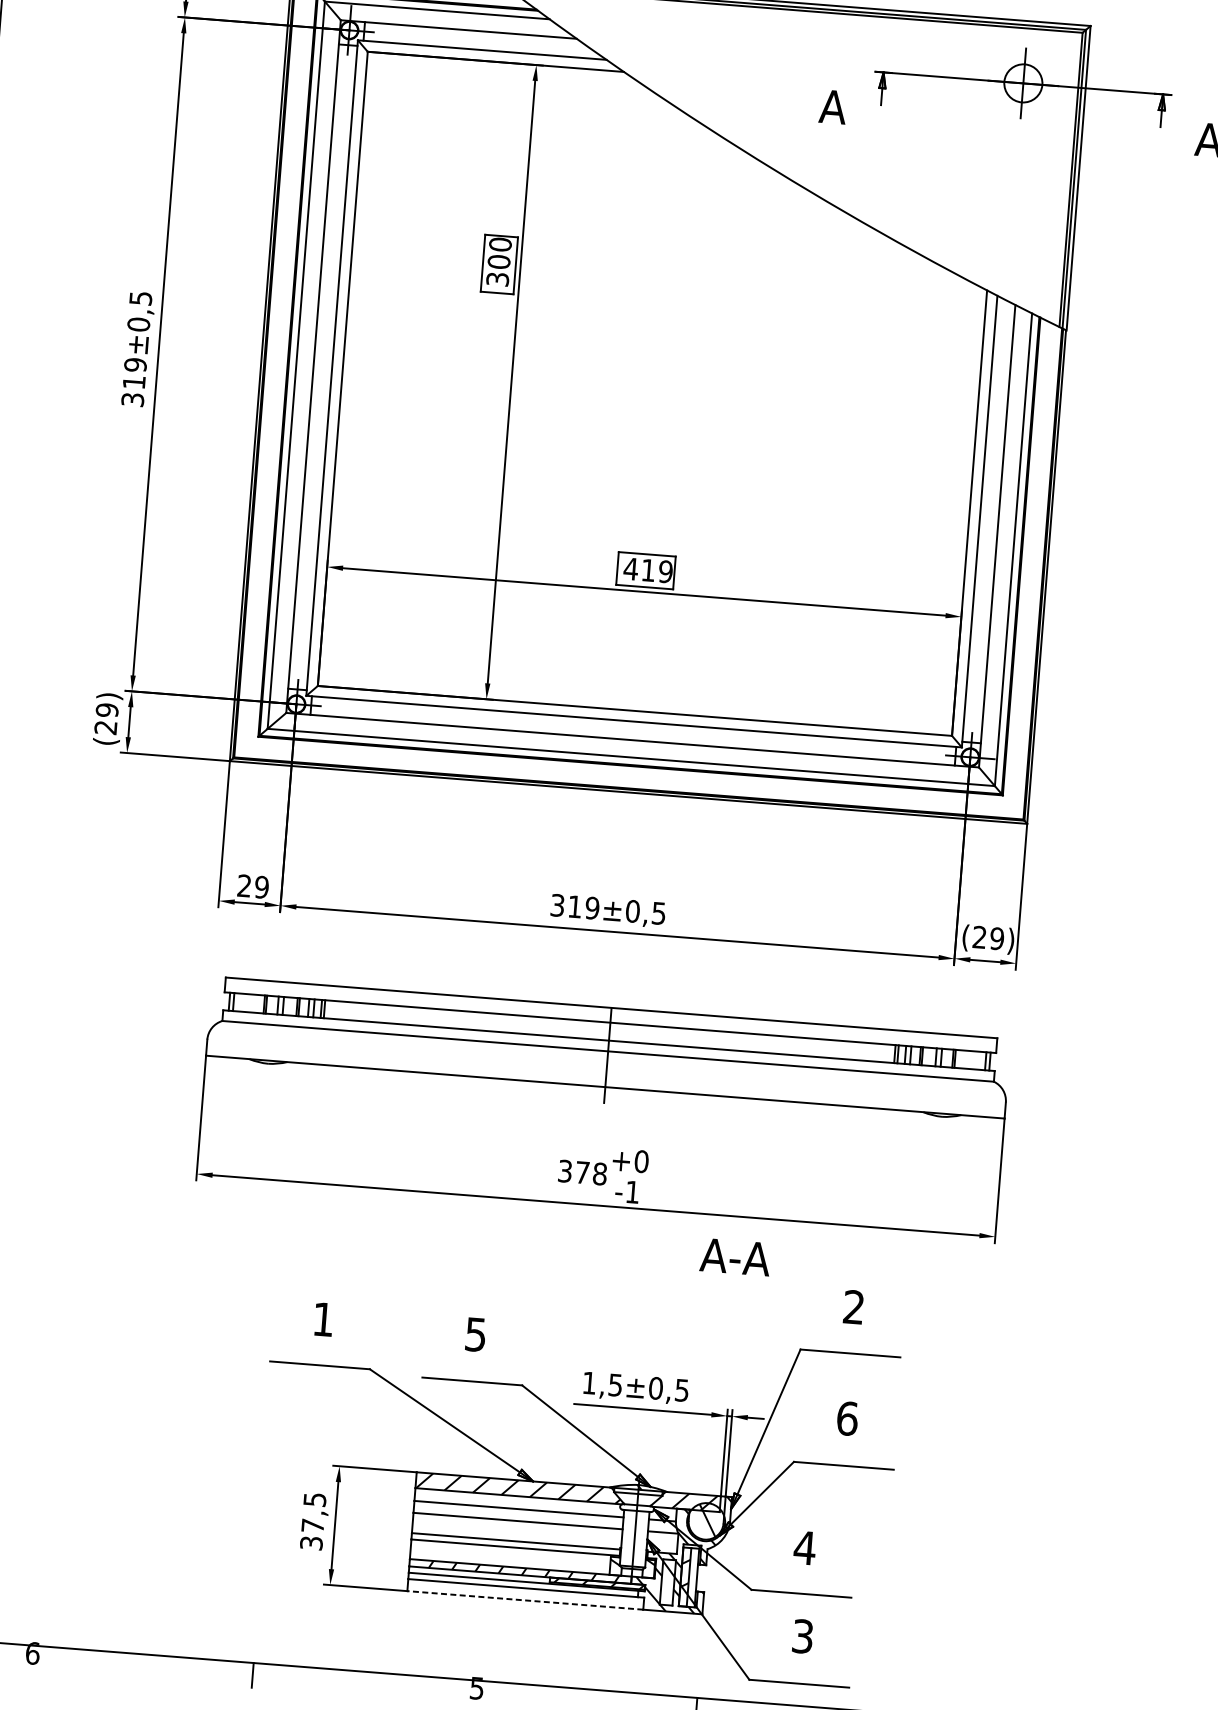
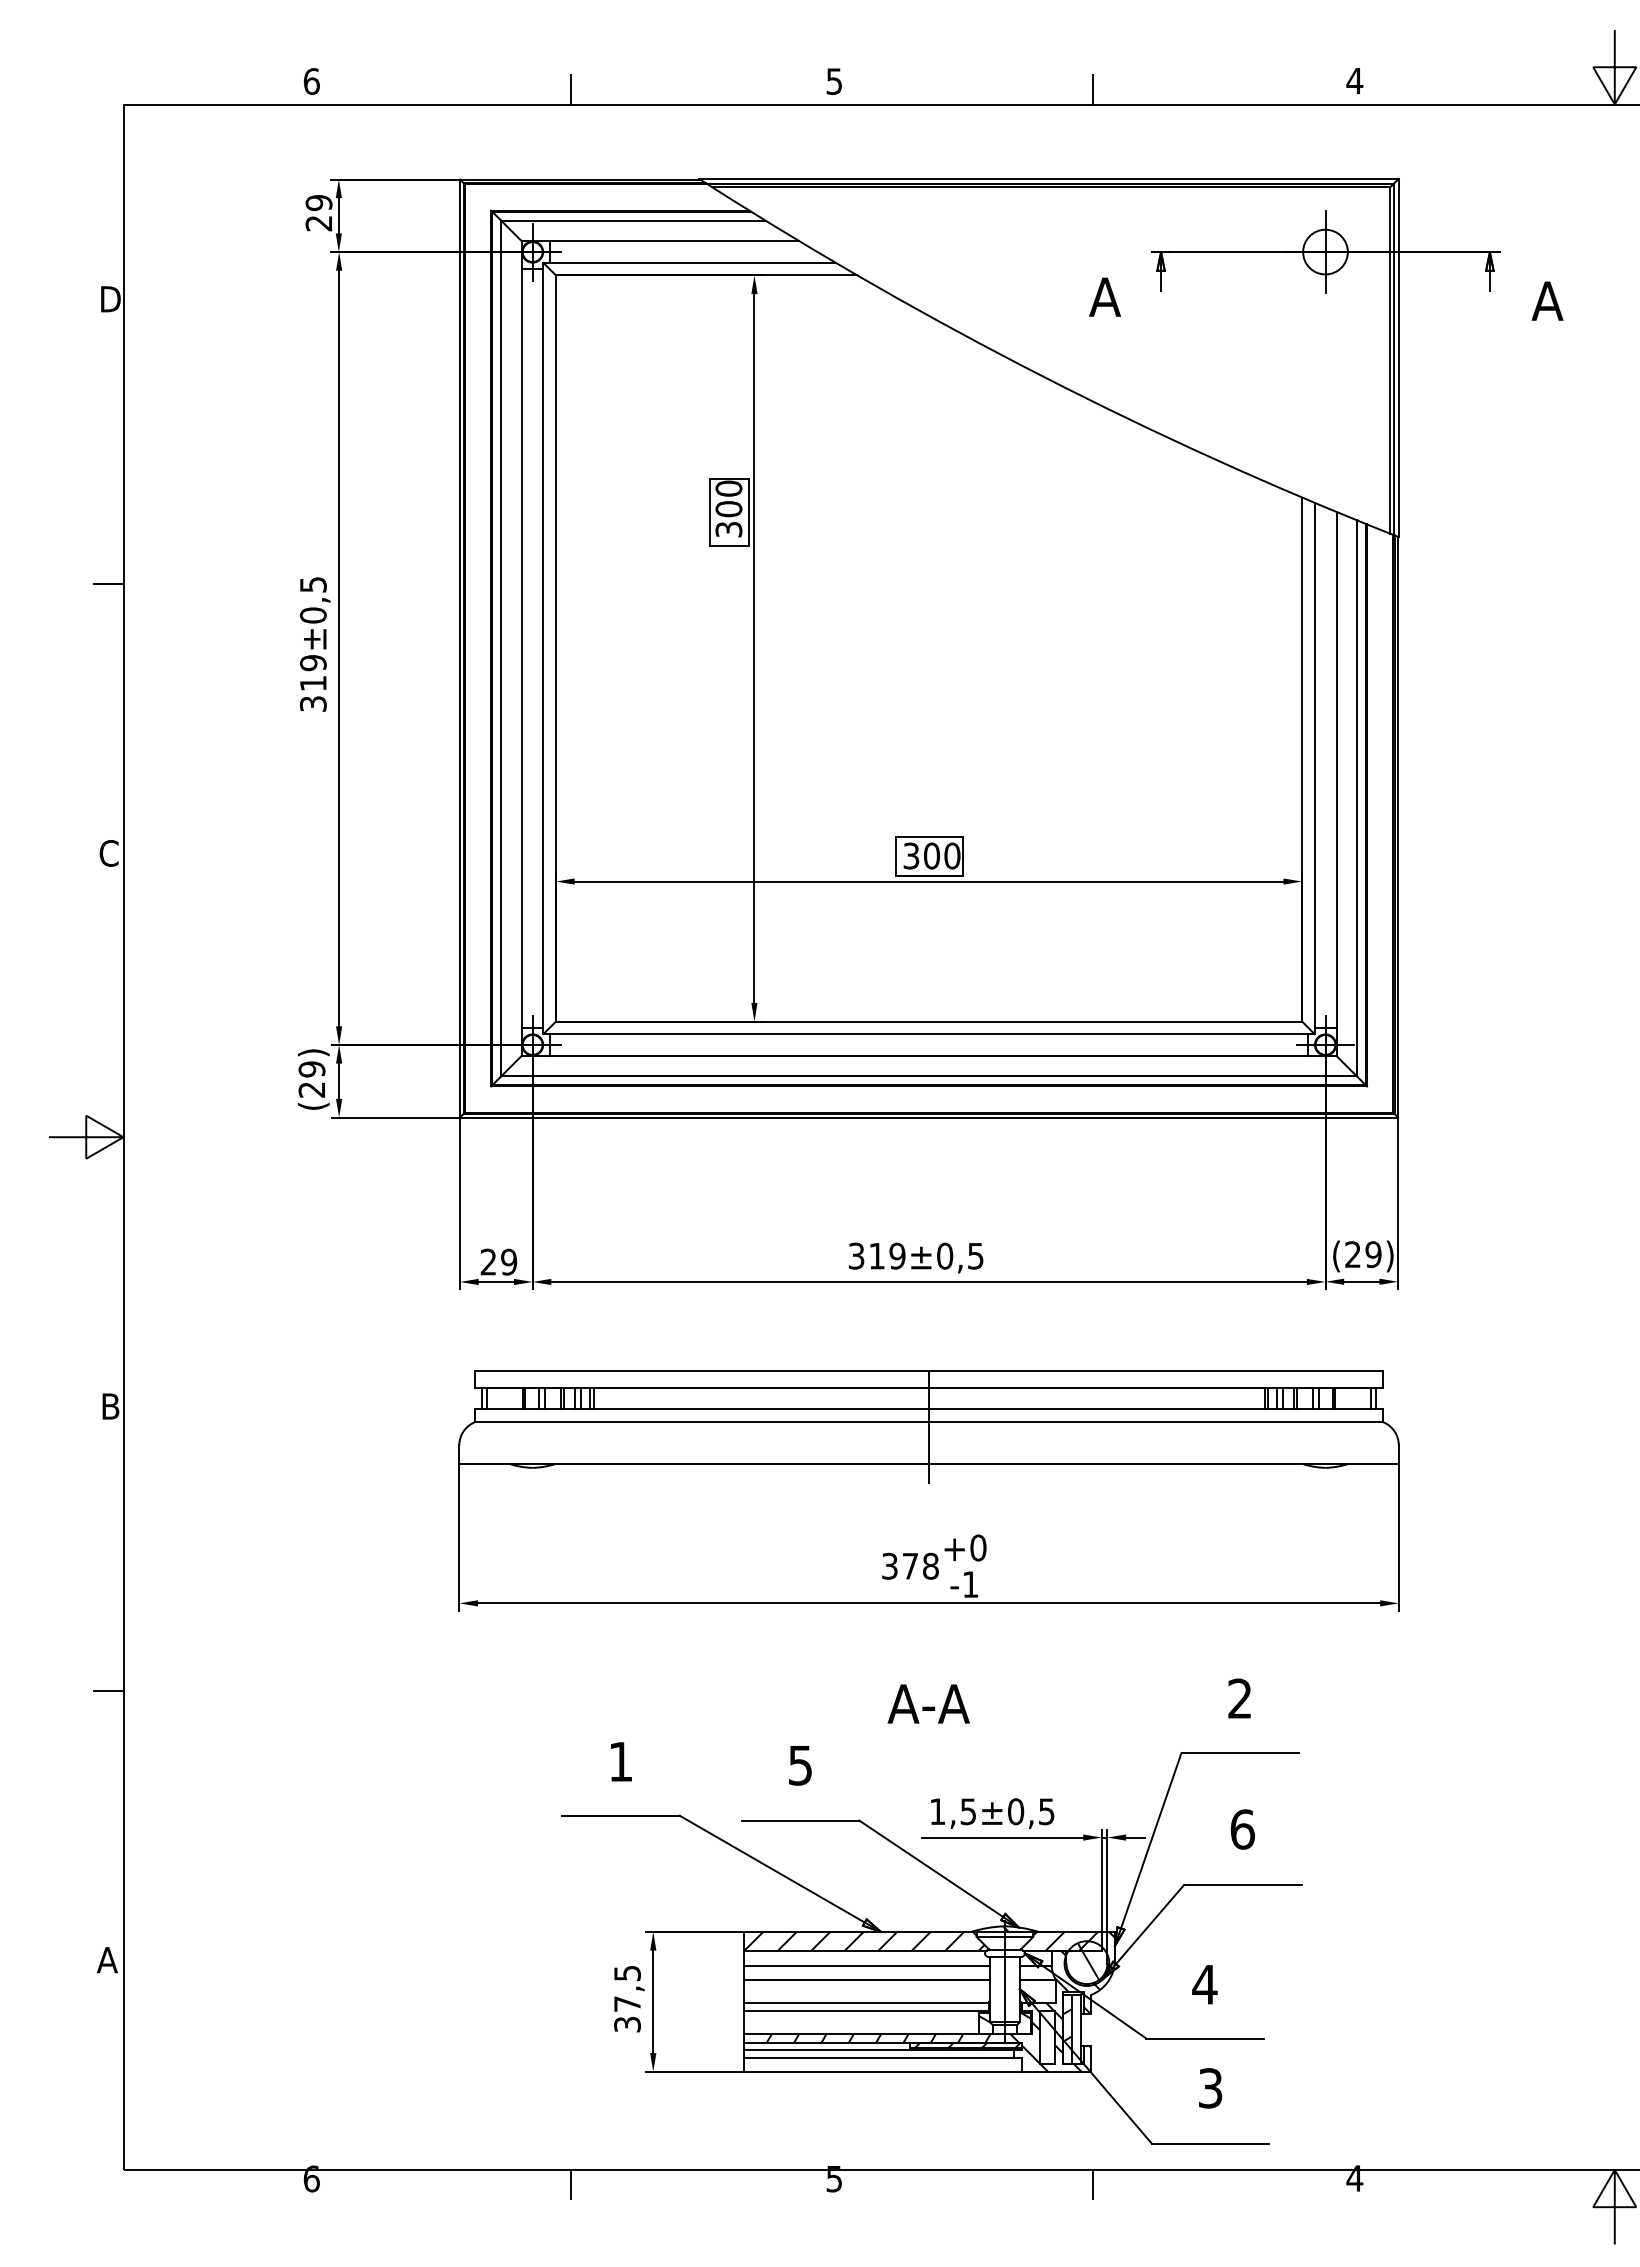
text: (648, 569) -> (931, 855), 419 -> 300
text: (735, 1256) -> (928, 1703), moved
line: (525, 1600) -> (882, 2071), dashed -> solid

